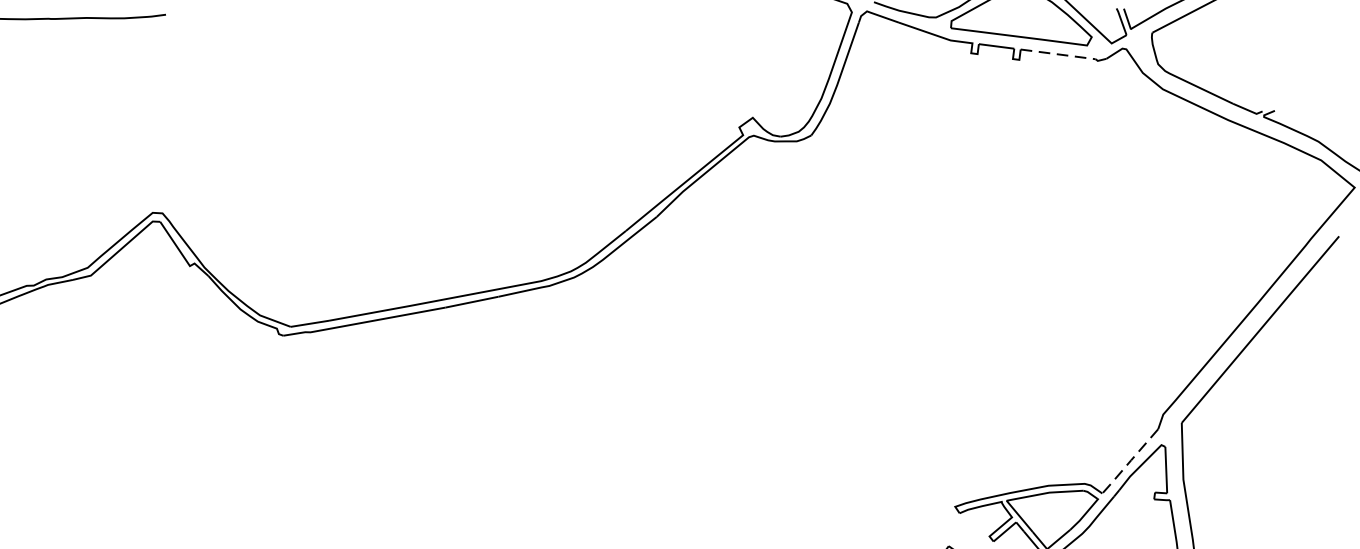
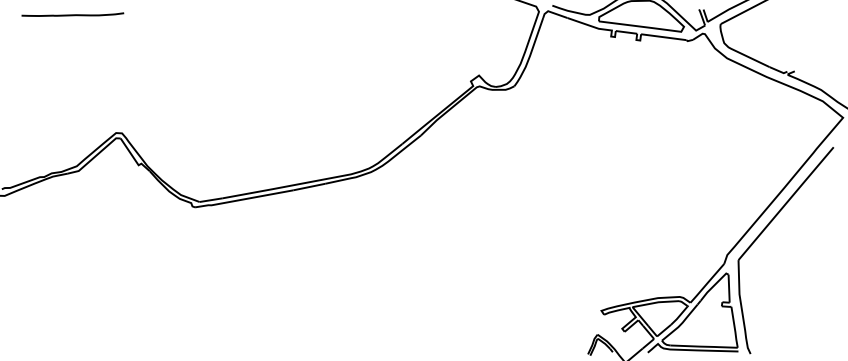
line: (1057, 54) -> (663, 37), dashed -> solid
line: (1130, 461) -> (707, 283), dashed -> solid

